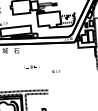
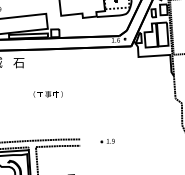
part: (56, 71) -> (107, 141), moved

